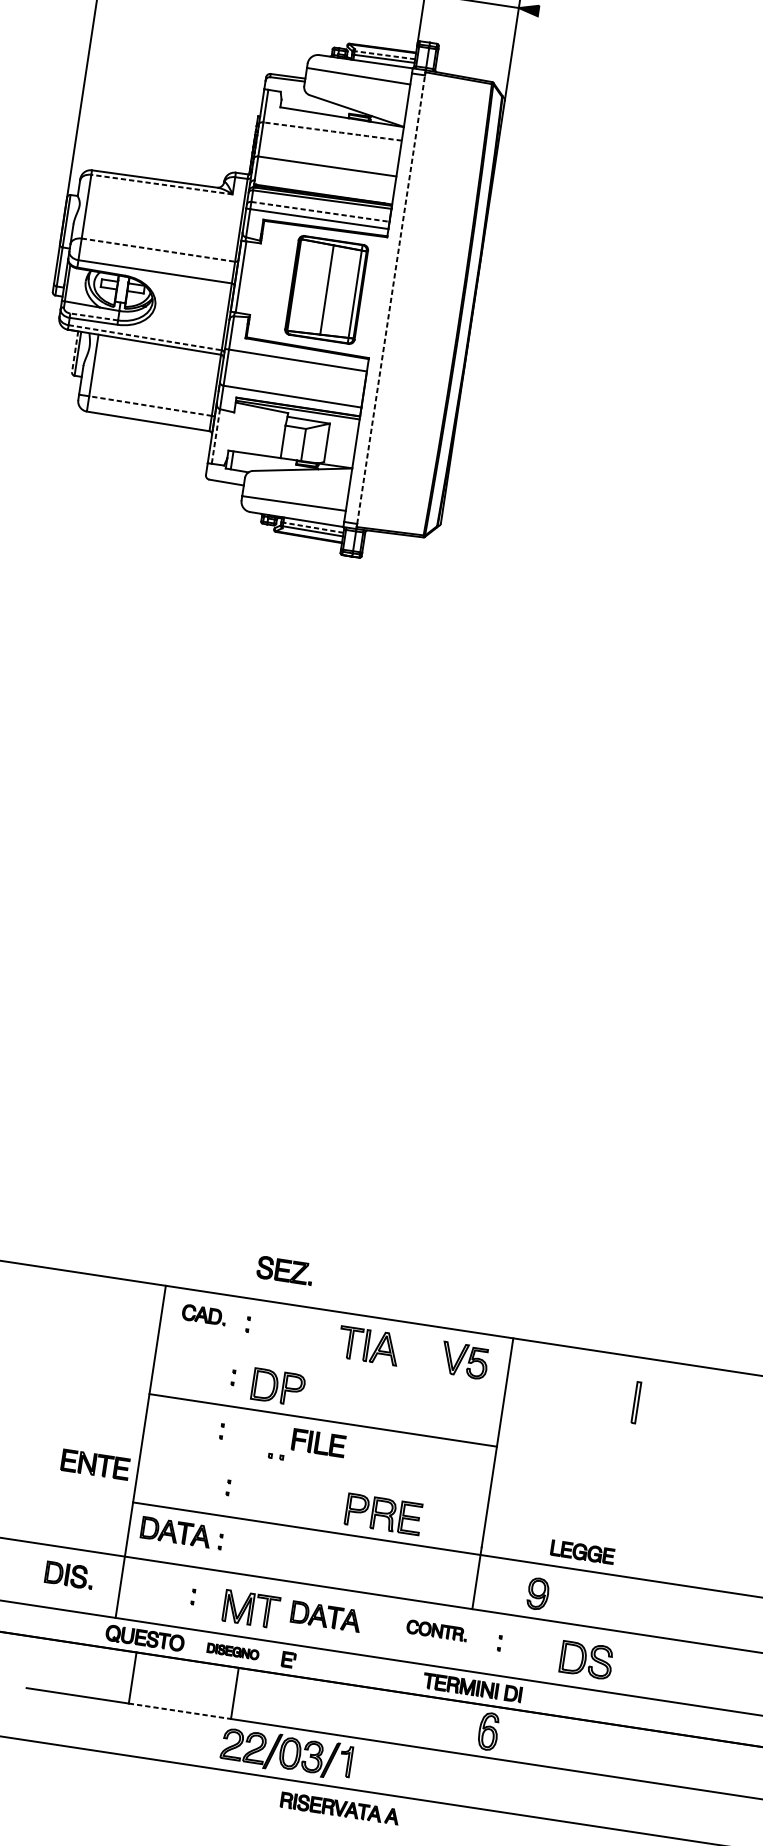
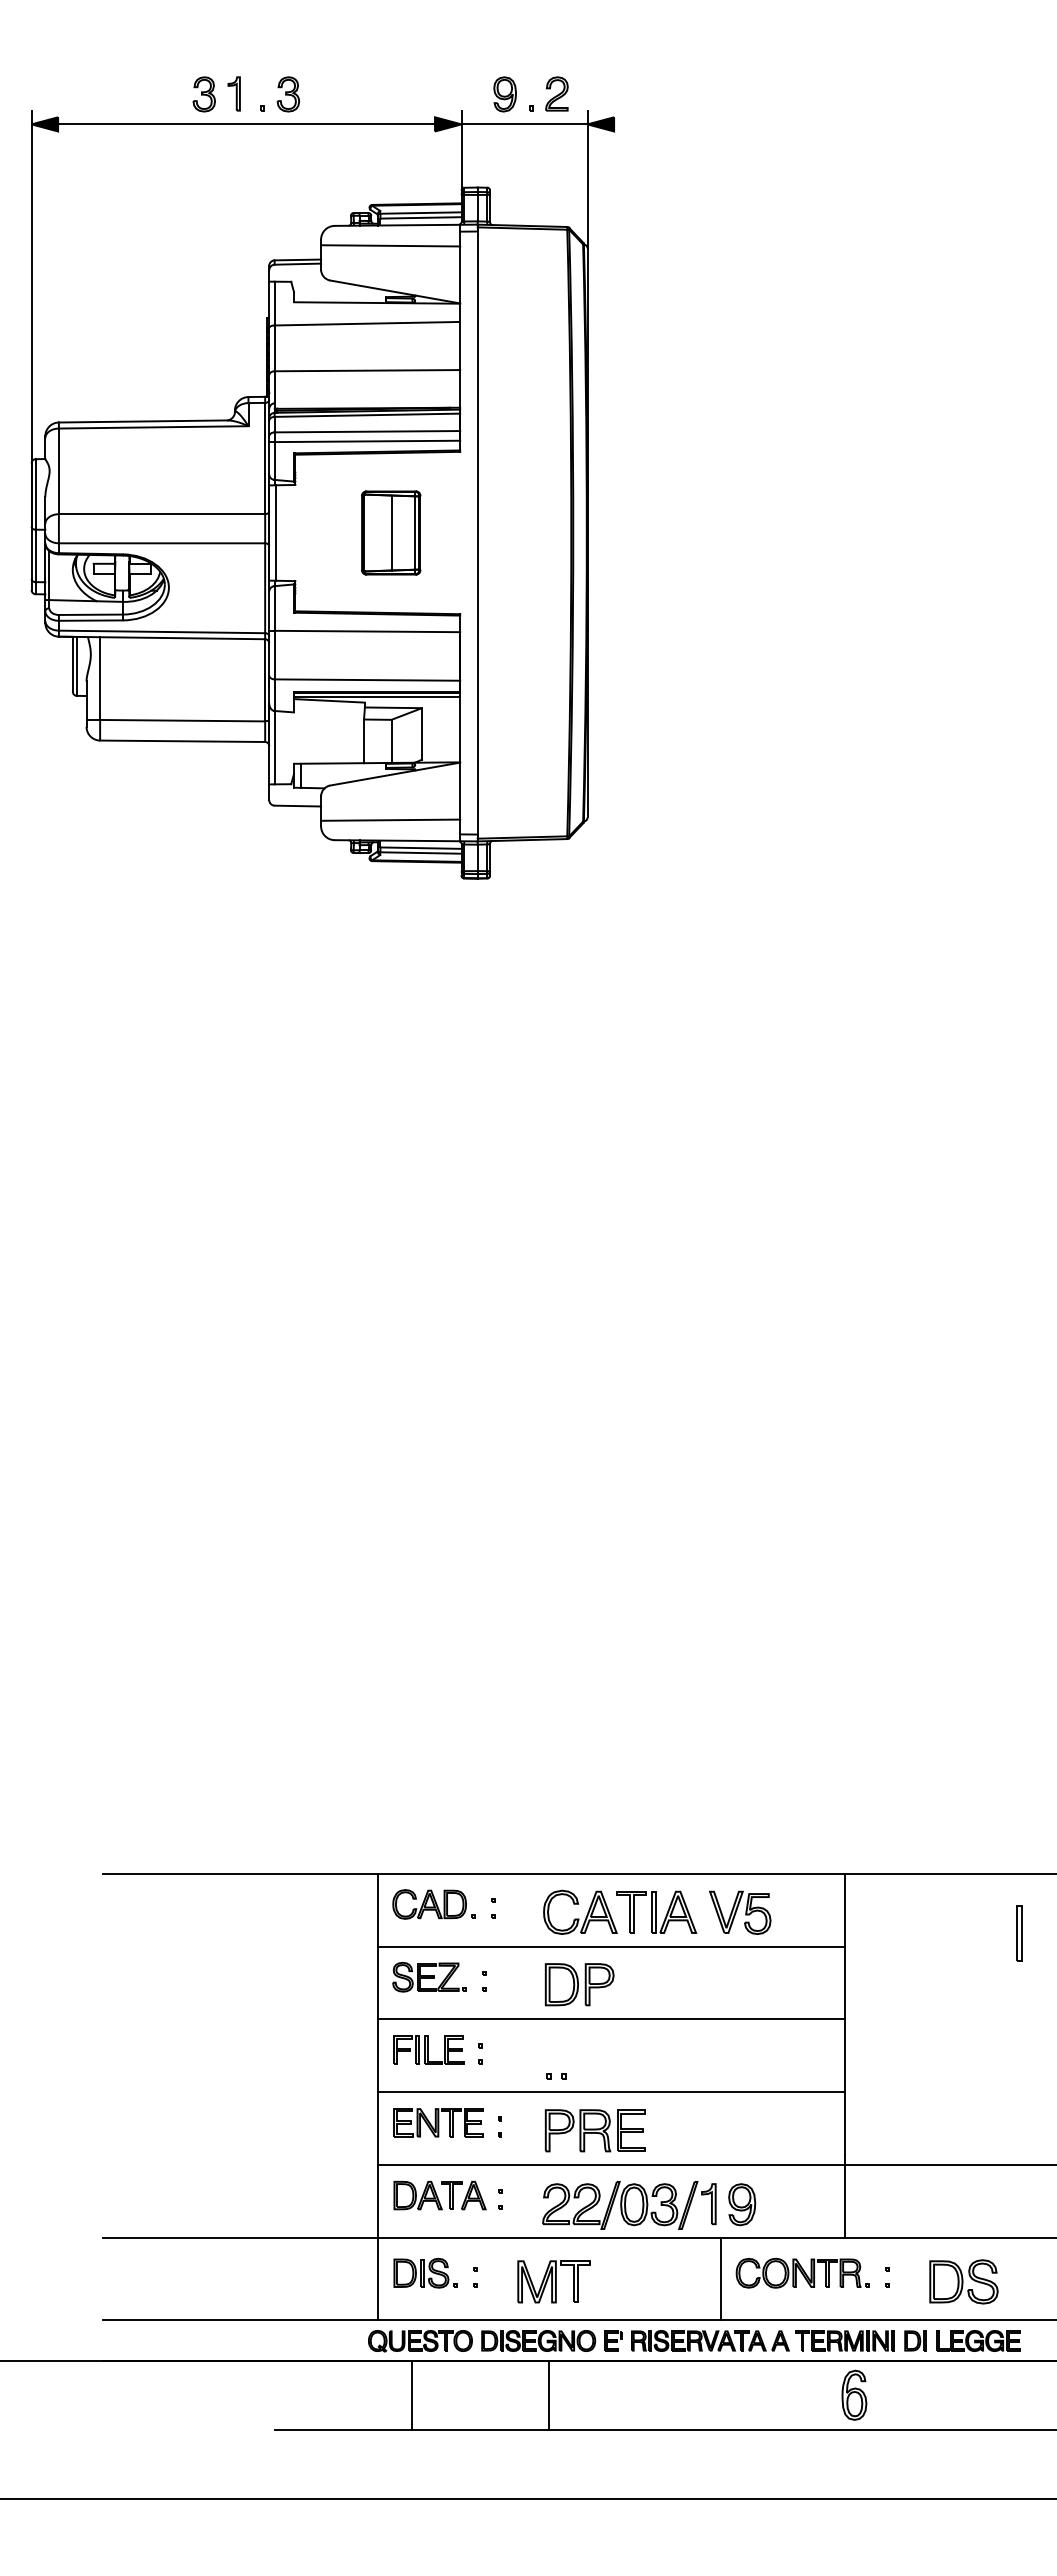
line: (384, 55) -> (420, 213), dashed -> solid
arc: (332, 131) -> (367, 323), dashed -> solid
line: (161, 184) -> (153, 427), dashed -> solid
line: (320, 211) -> (367, 431), dashed -> solid
line: (158, 250) -> (162, 514), dashed -> solid
part: (327, 289) -> (391, 532), size x0.62
line: (390, 300) -> (477, 533), dashed -> solid
line: (93, 316) -> (90, 614), dashed -> solid
line: (145, 337) -> (162, 631), dashed -> solid
line: (74, 351) -> (72, 664), dashed -> solid
line: (150, 405) -> (182, 720), dashed -> solid
line: (215, 436) -> (274, 747), dashed -> solid
line: (313, 528) -> (421, 848), dashed -> solid
part: (285, 1270) -> (429, 1976), moved
part: (203, 1314) -> (433, 1904), size x1.43
part: (316, 1339) -> (586, 1914), added
part: (464, 1360) -> (740, 1912), moved
line: (330, 1366) -> (610, 1946), added
part: (278, 1387) -> (579, 1984), moved
part: (318, 1442) -> (428, 2049), moved
part: (95, 1464) -> (438, 2122), moved
line: (314, 1474) -> (610, 2092), added
part: (383, 1514) -> (594, 2130), moved
part: (582, 1551) -> (978, 2340), moved
part: (69, 1574) -> (425, 2272), moved
part: (538, 1593) -> (742, 2204), moved
part: (325, 1616) -> (653, 2276), removed
line: (376, 1625) -> (721, 2278), added
part: (437, 1630) -> (802, 2272), size x1.67
part: (233, 1651) -> (538, 2340), size x1.67
part: (586, 1659) -> (963, 2281), moved
line: (179, 1711) -> (480, 2430), dashed -> solid
part: (488, 1730) -> (854, 2394), moved
part: (286, 1753) -> (629, 2205), moved
part: (340, 1808) -> (710, 2340), moved

